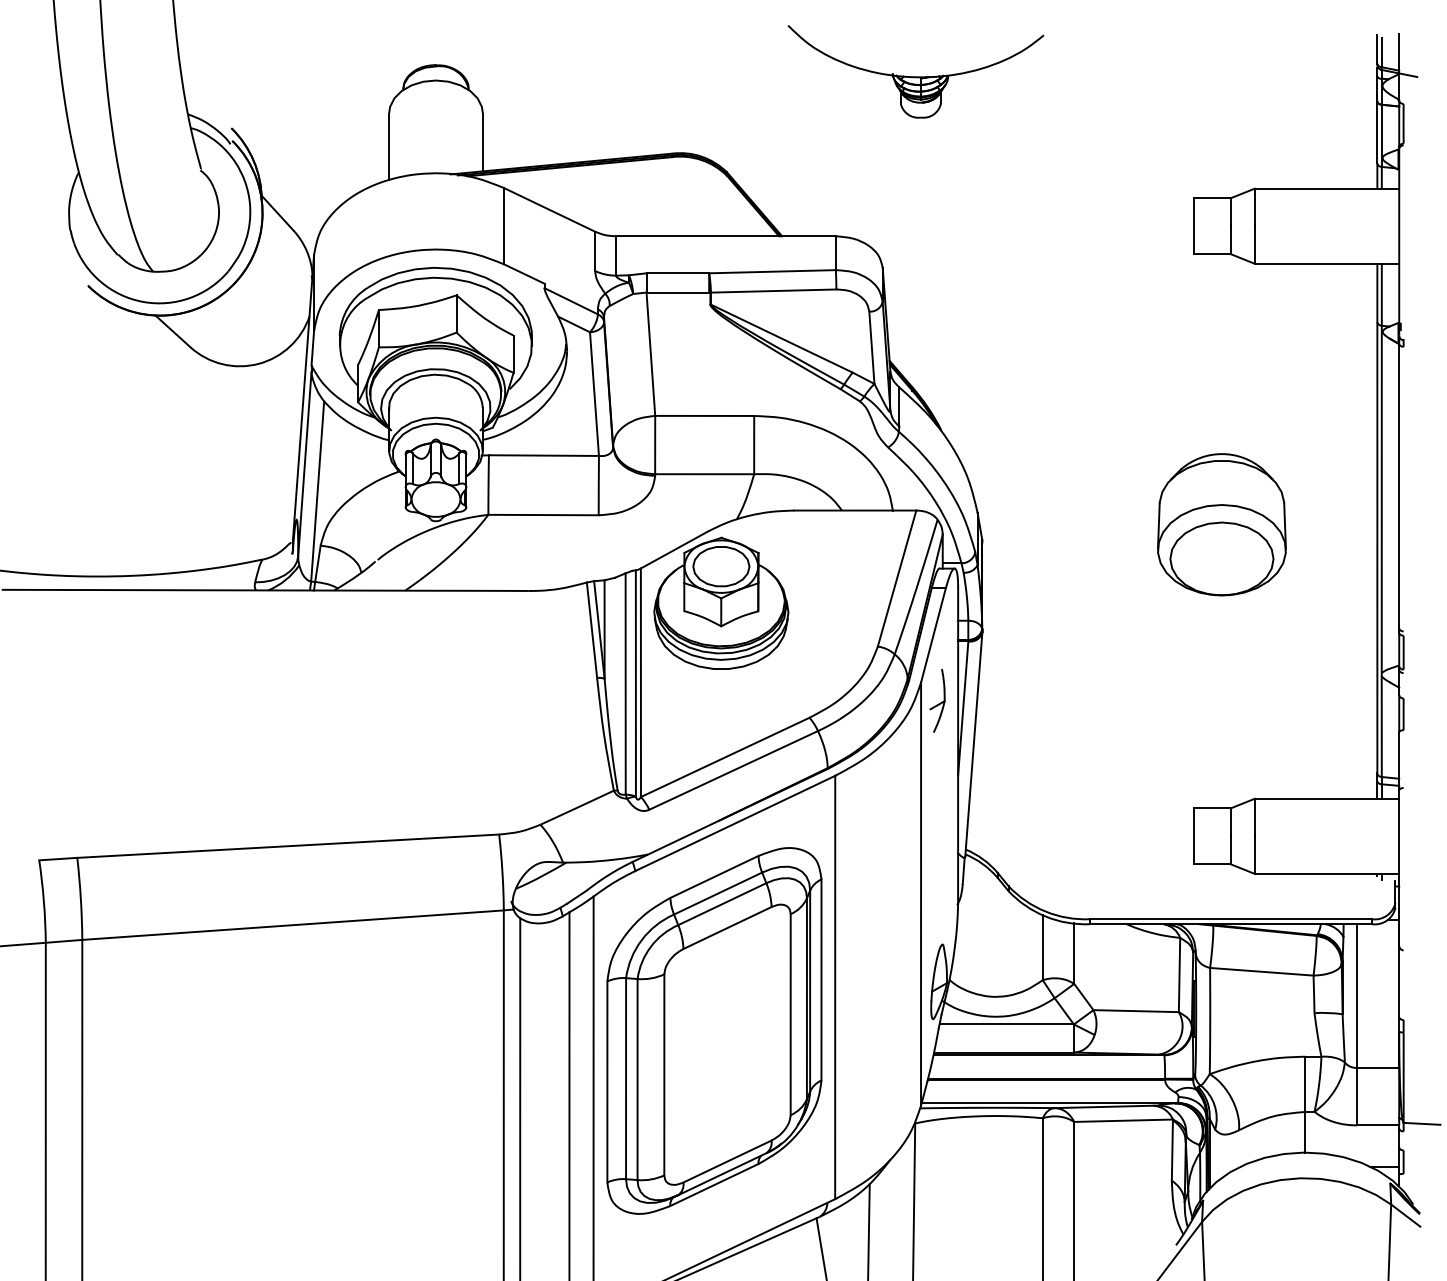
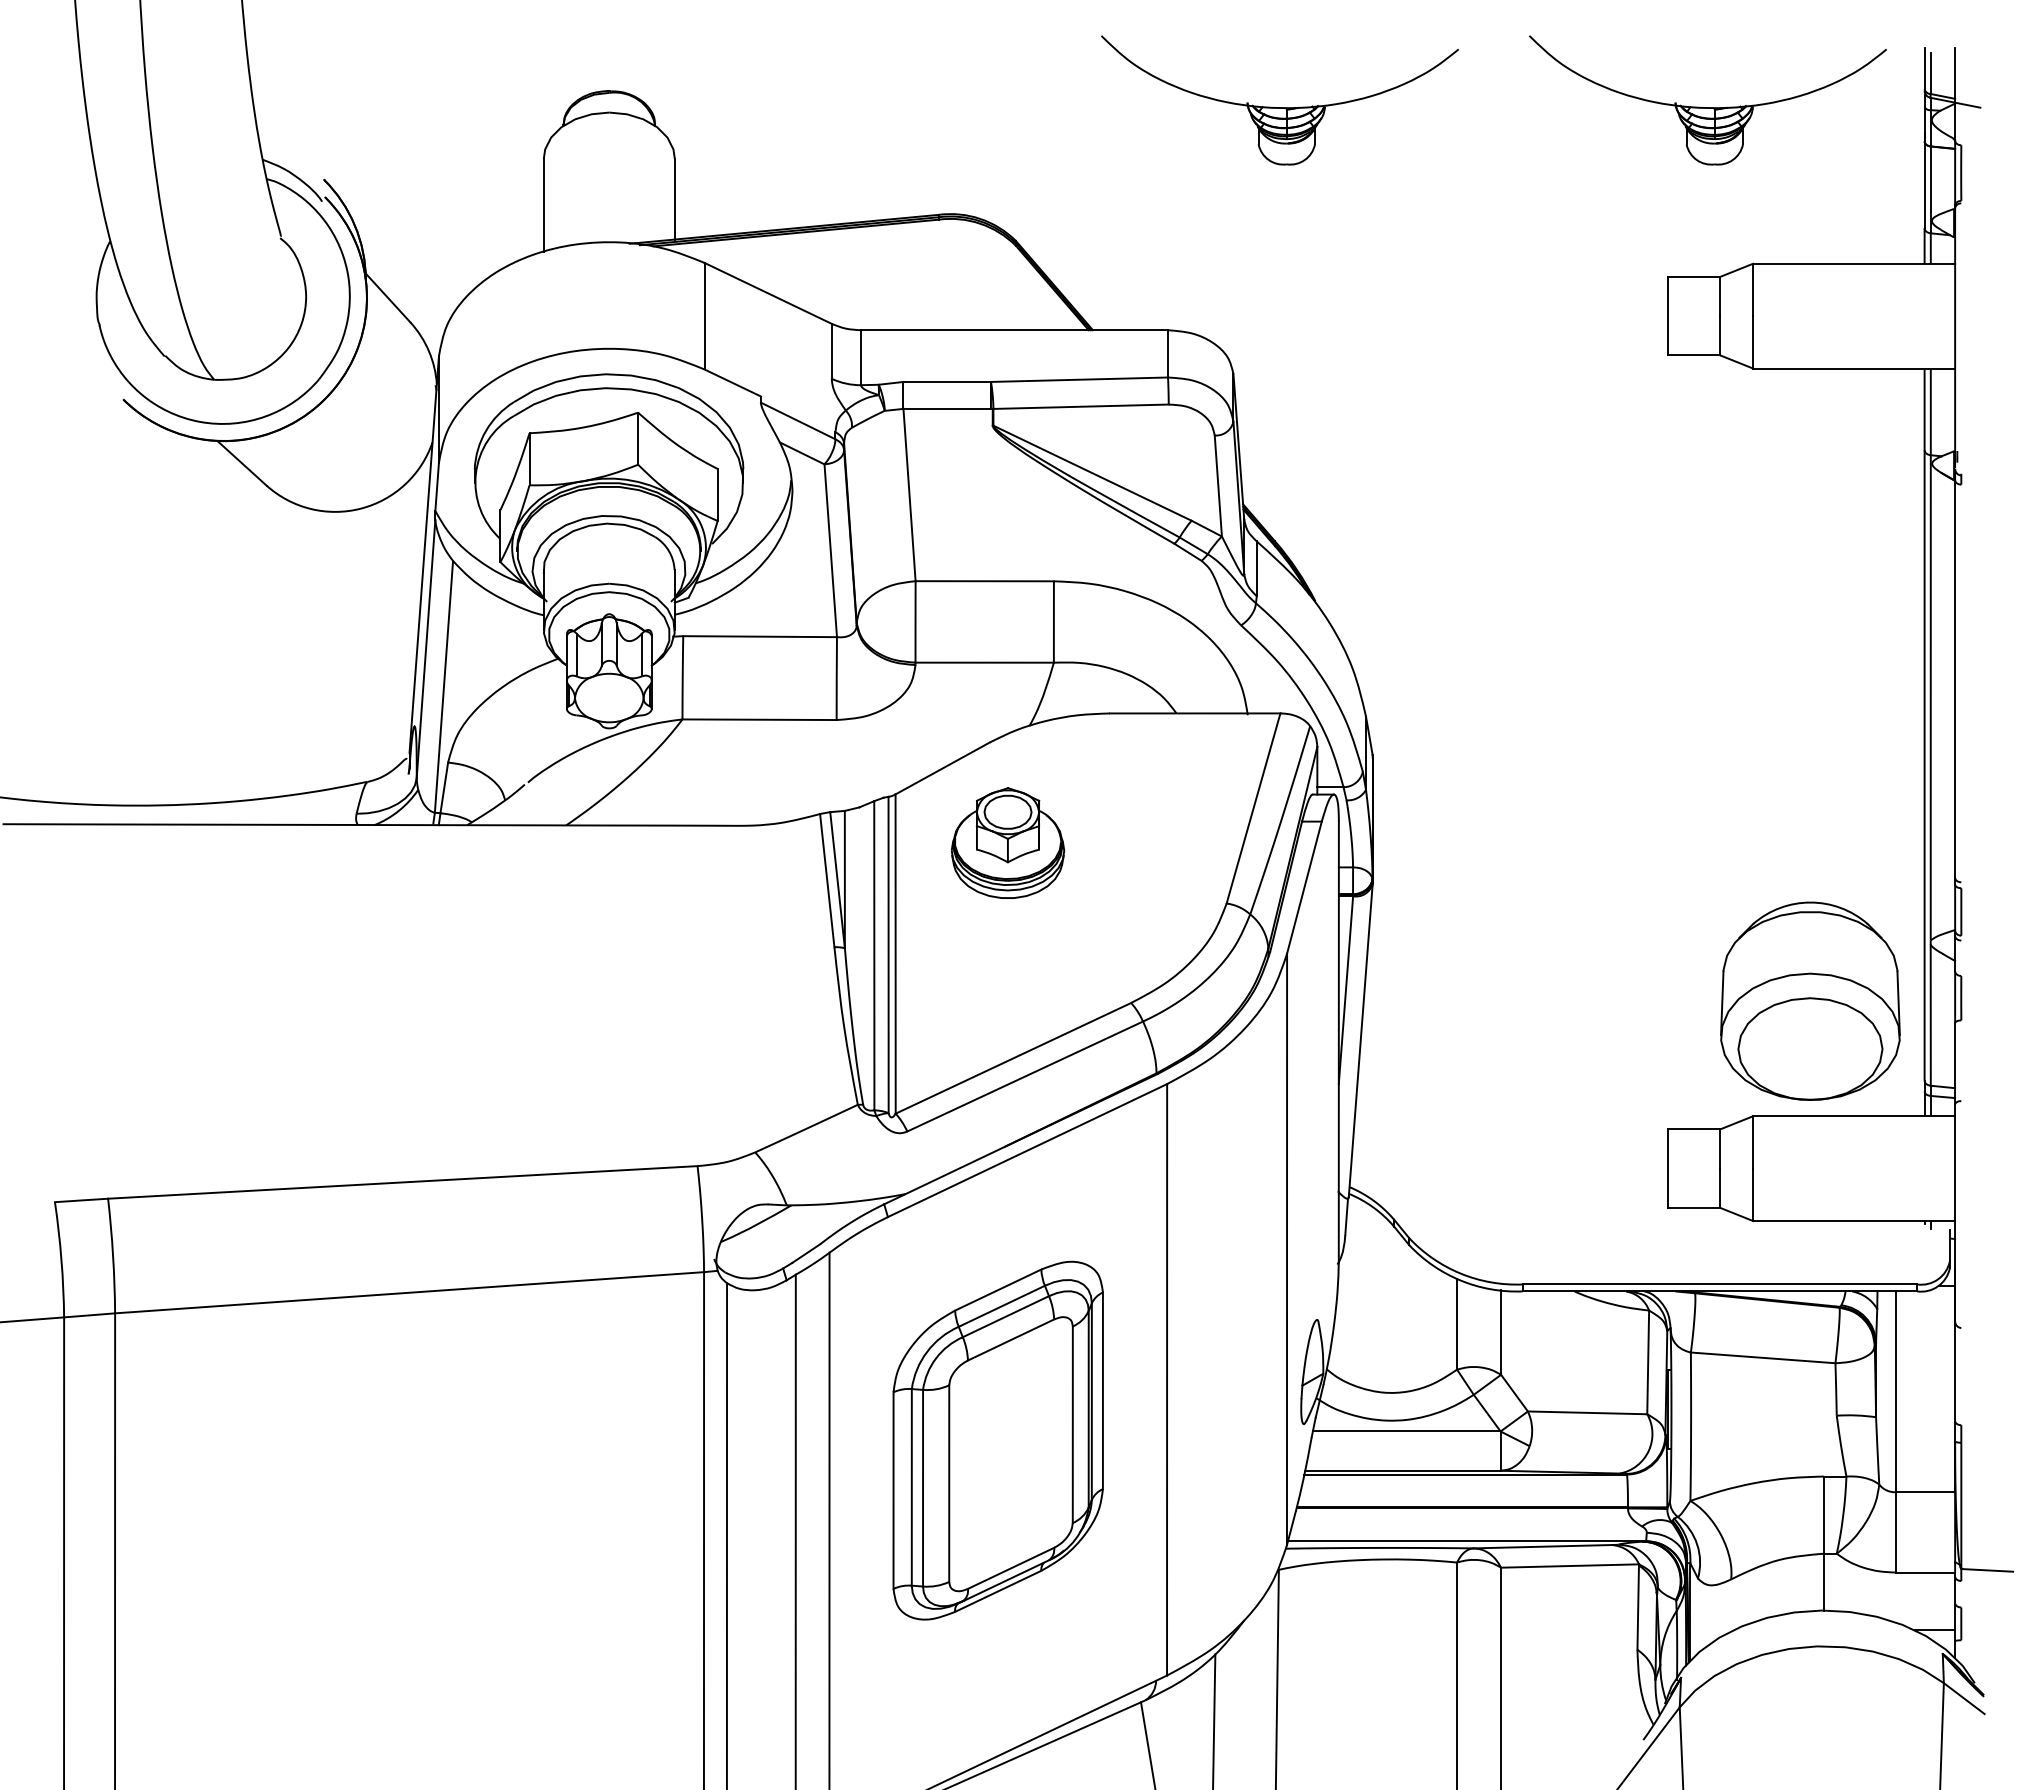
part: (1221, 76) -> (1707, 107), added
part: (1221, 524) -> (1810, 1000), moved
part: (720, 602) -> (1007, 842), size x0.6
part: (937, 700) -> (1309, 978), removed
part: (713, 1030) -> (997, 1440), size x0.7

